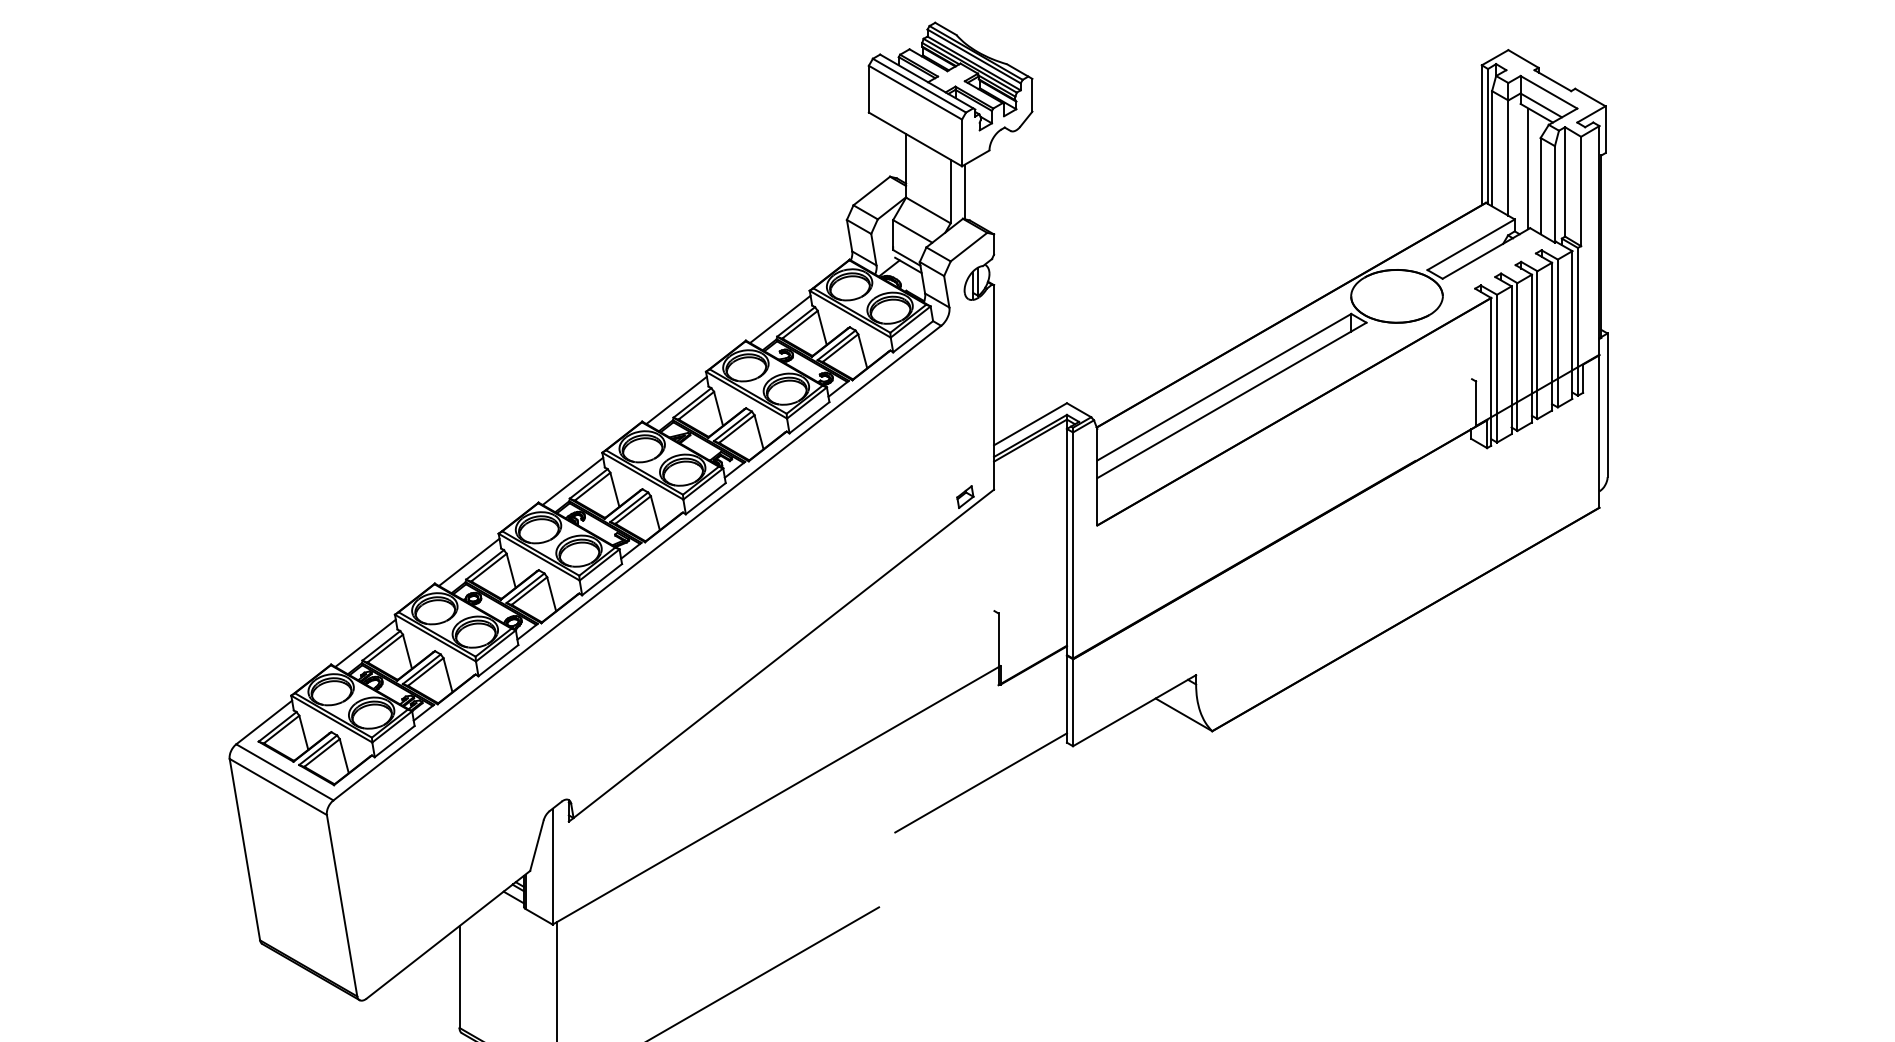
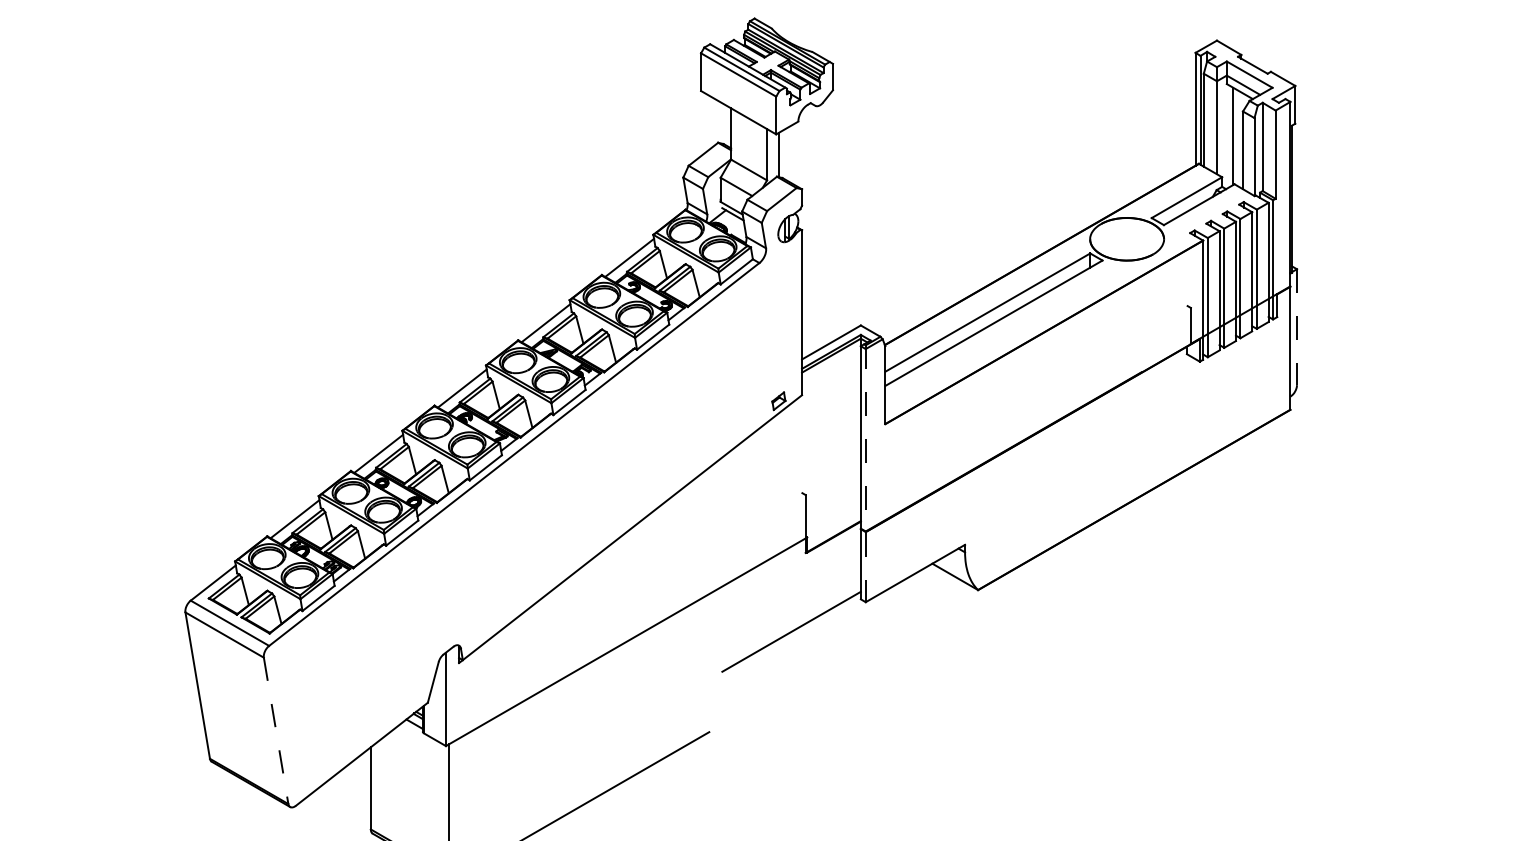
line: (1607, 405) -> (1296, 327), solid -> dashed
line: (1073, 587) -> (866, 474), solid -> dashed
line: (342, 905) -> (276, 730), solid -> dashed

